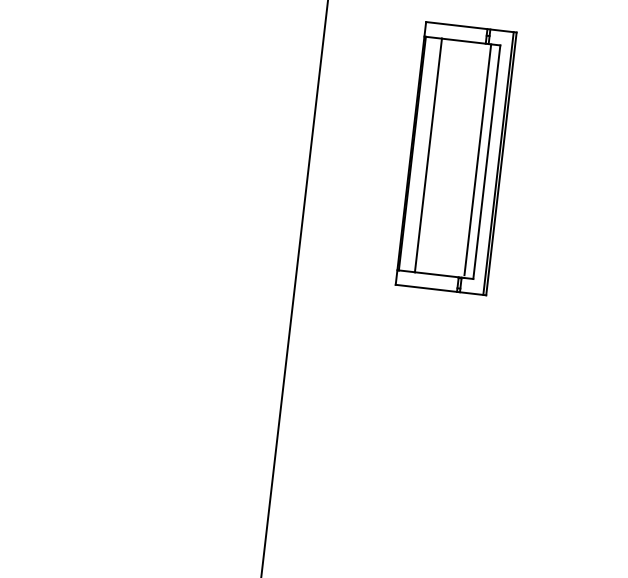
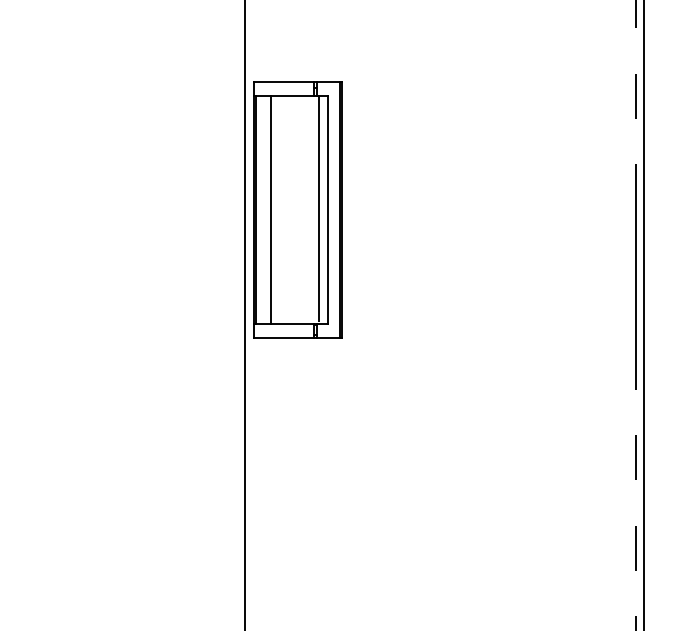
part: (455, 158) -> (297, 209), moved

